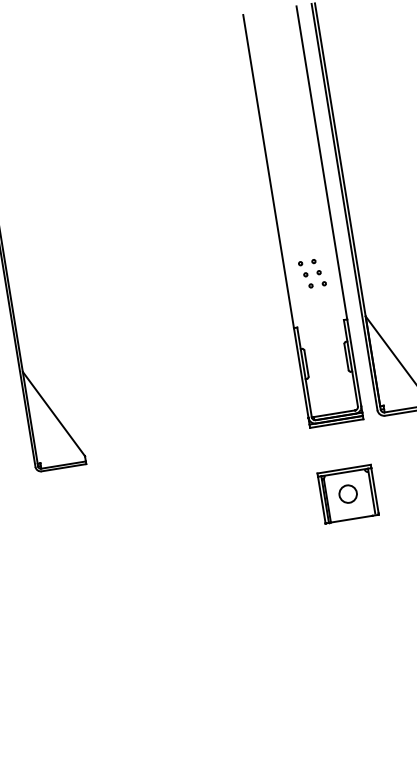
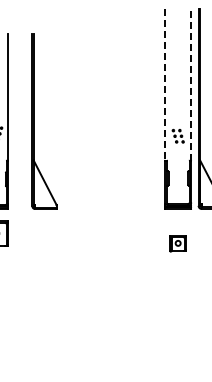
line: (322, 162) -> (191, 84), solid -> dashed
line: (269, 173) -> (165, 85), solid -> dashed
part: (346, 494) -> (177, 243), size x0.6

